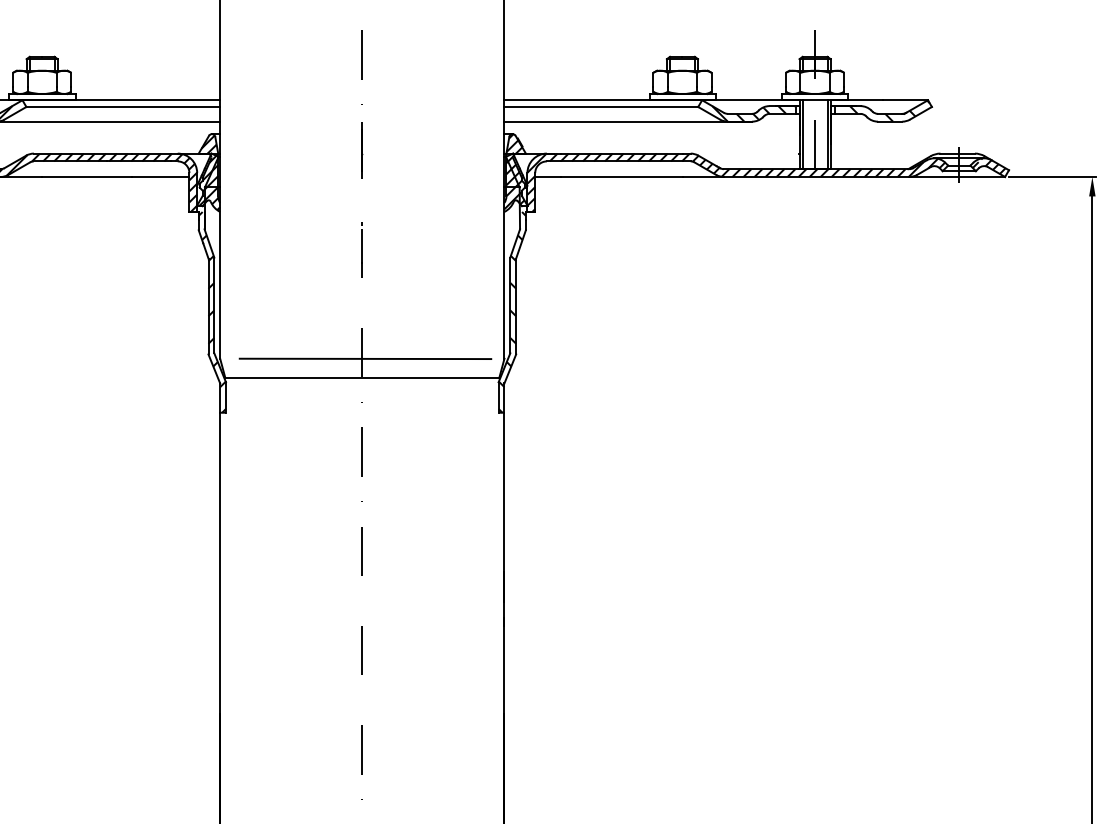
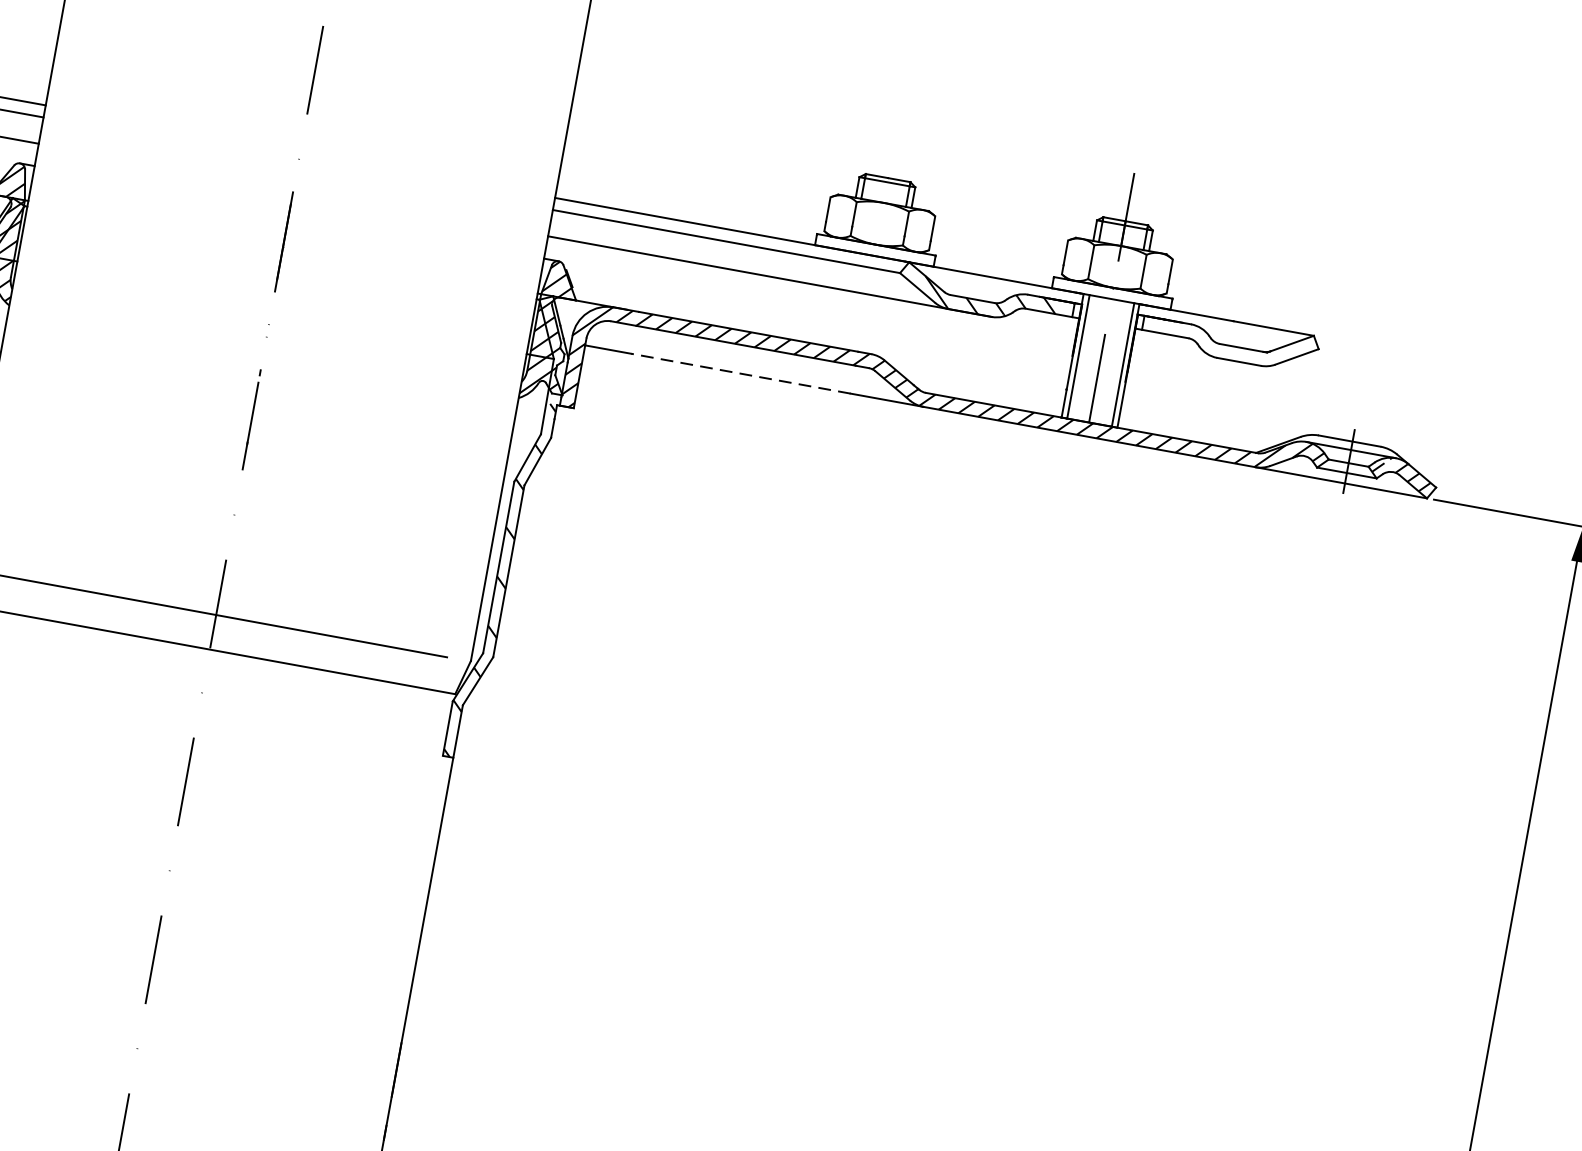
hatch: (889, 110) -> (1241, 341), removed
line: (621, 176) -> (739, 372), solid -> dashed

